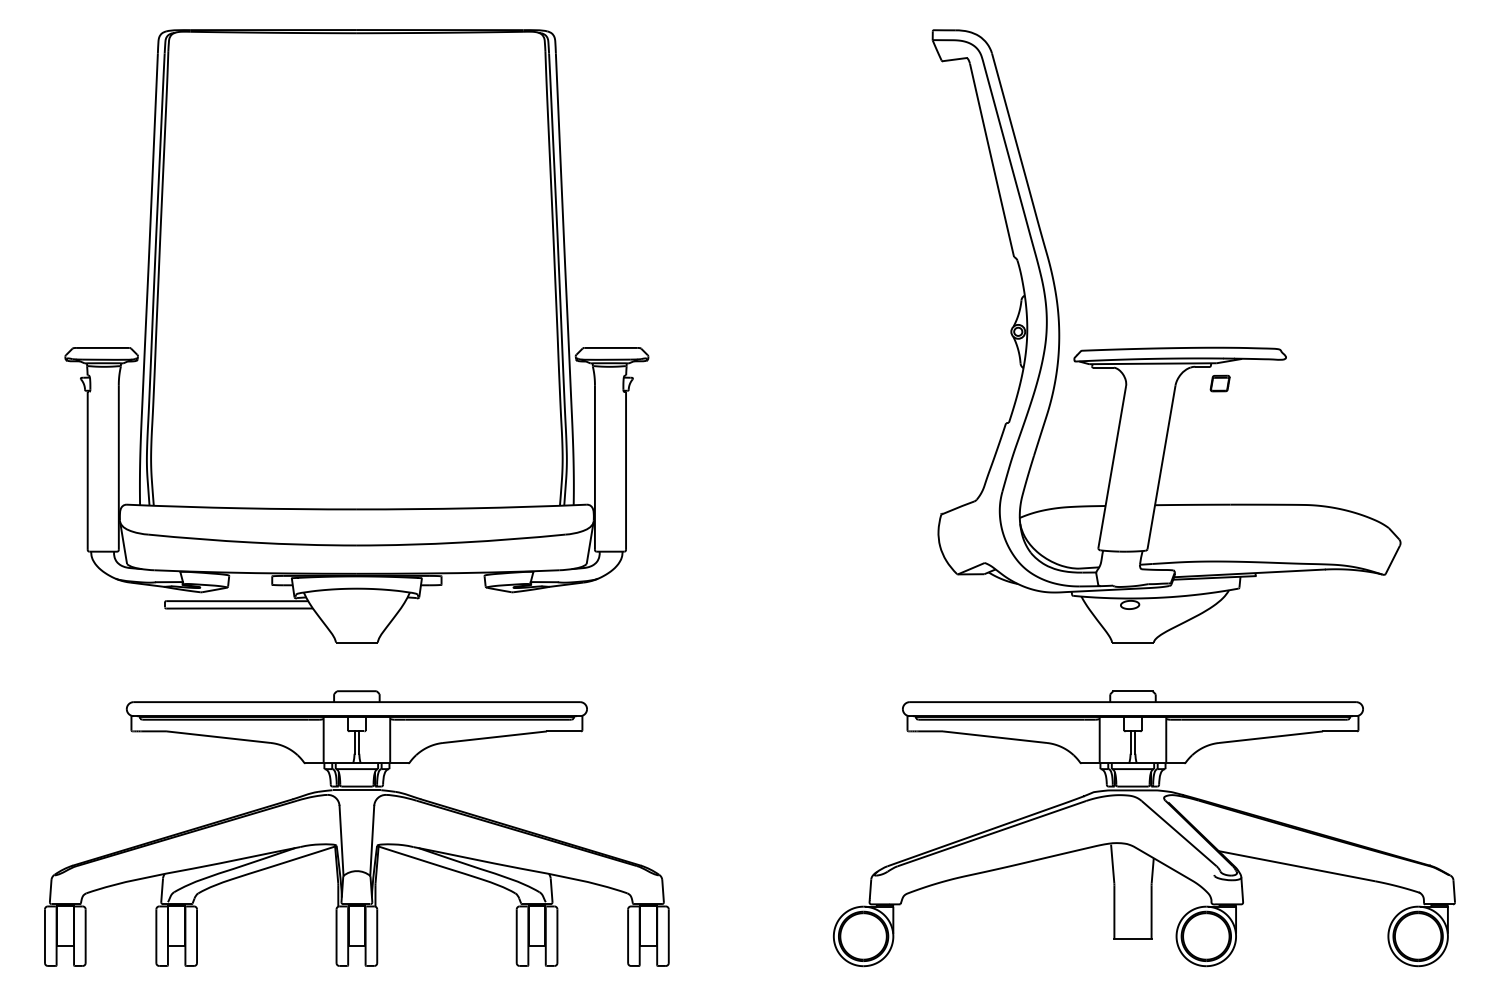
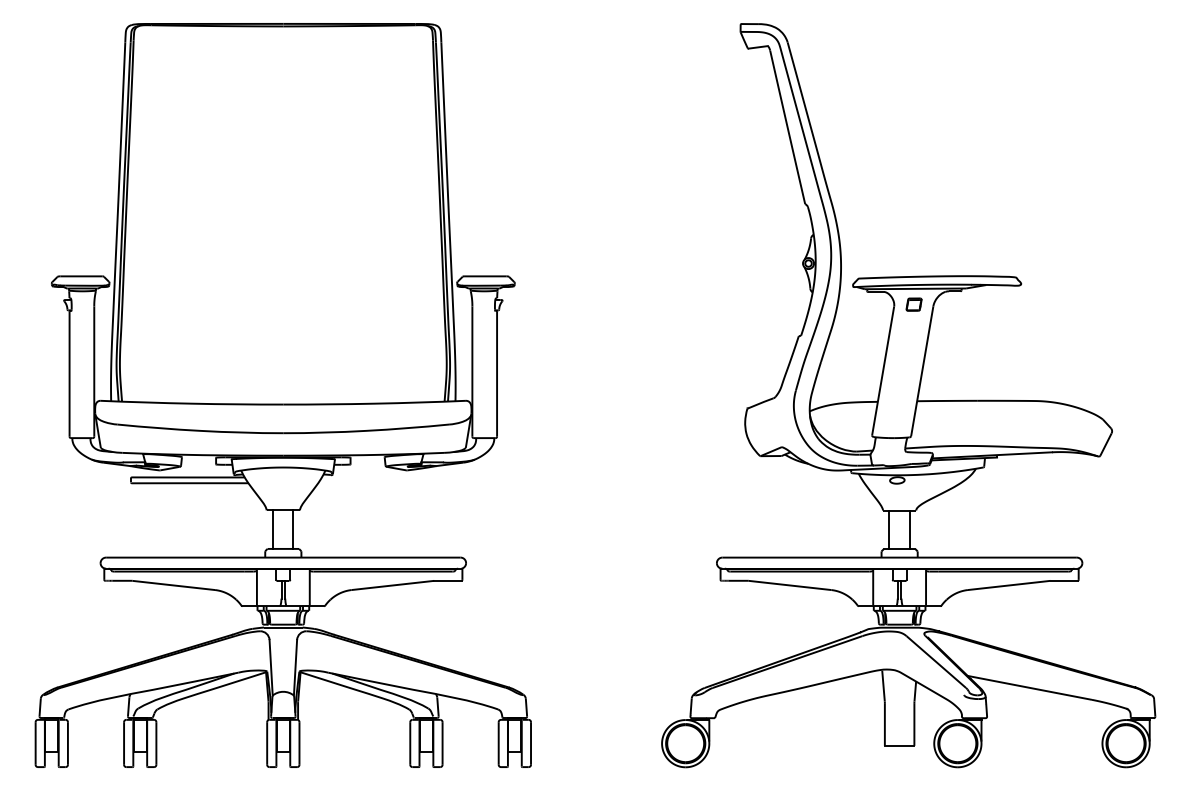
part: (1219, 383) -> (913, 304), moved
line: (344, 666) -> (273, 529), added
line: (369, 666) -> (293, 529), added
line: (1120, 666) -> (889, 529), added
line: (1145, 666) -> (909, 529), added

